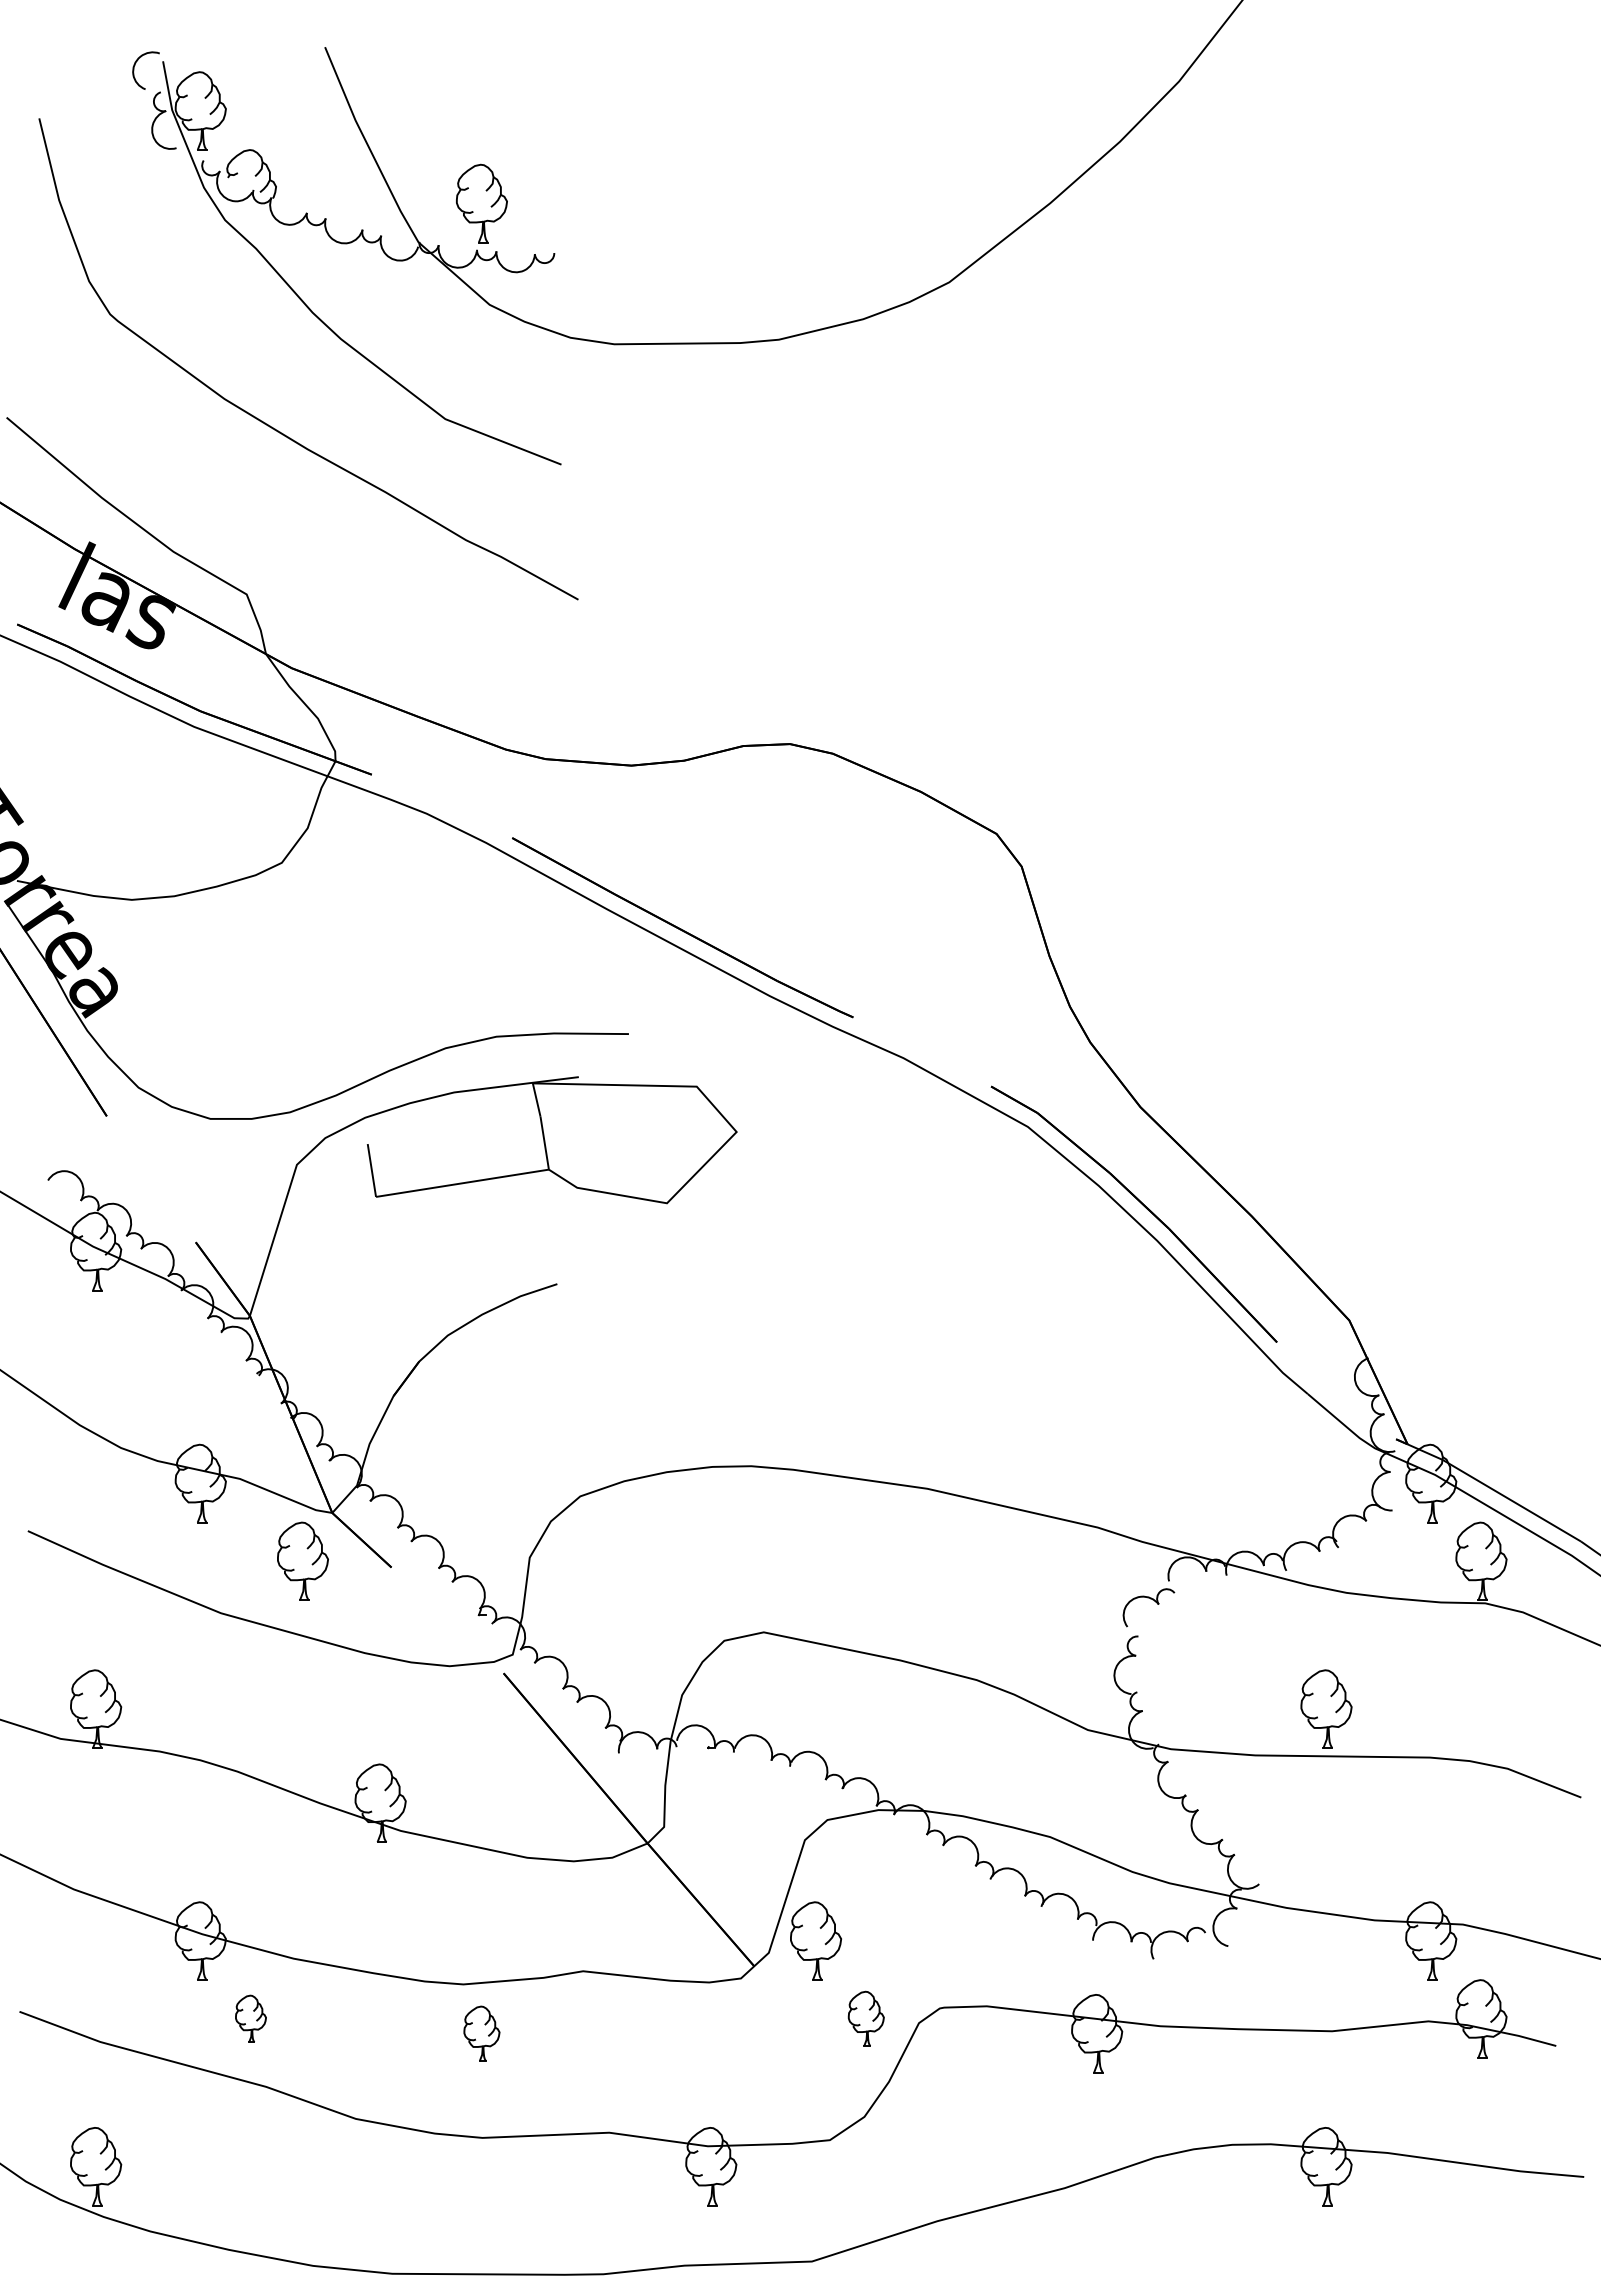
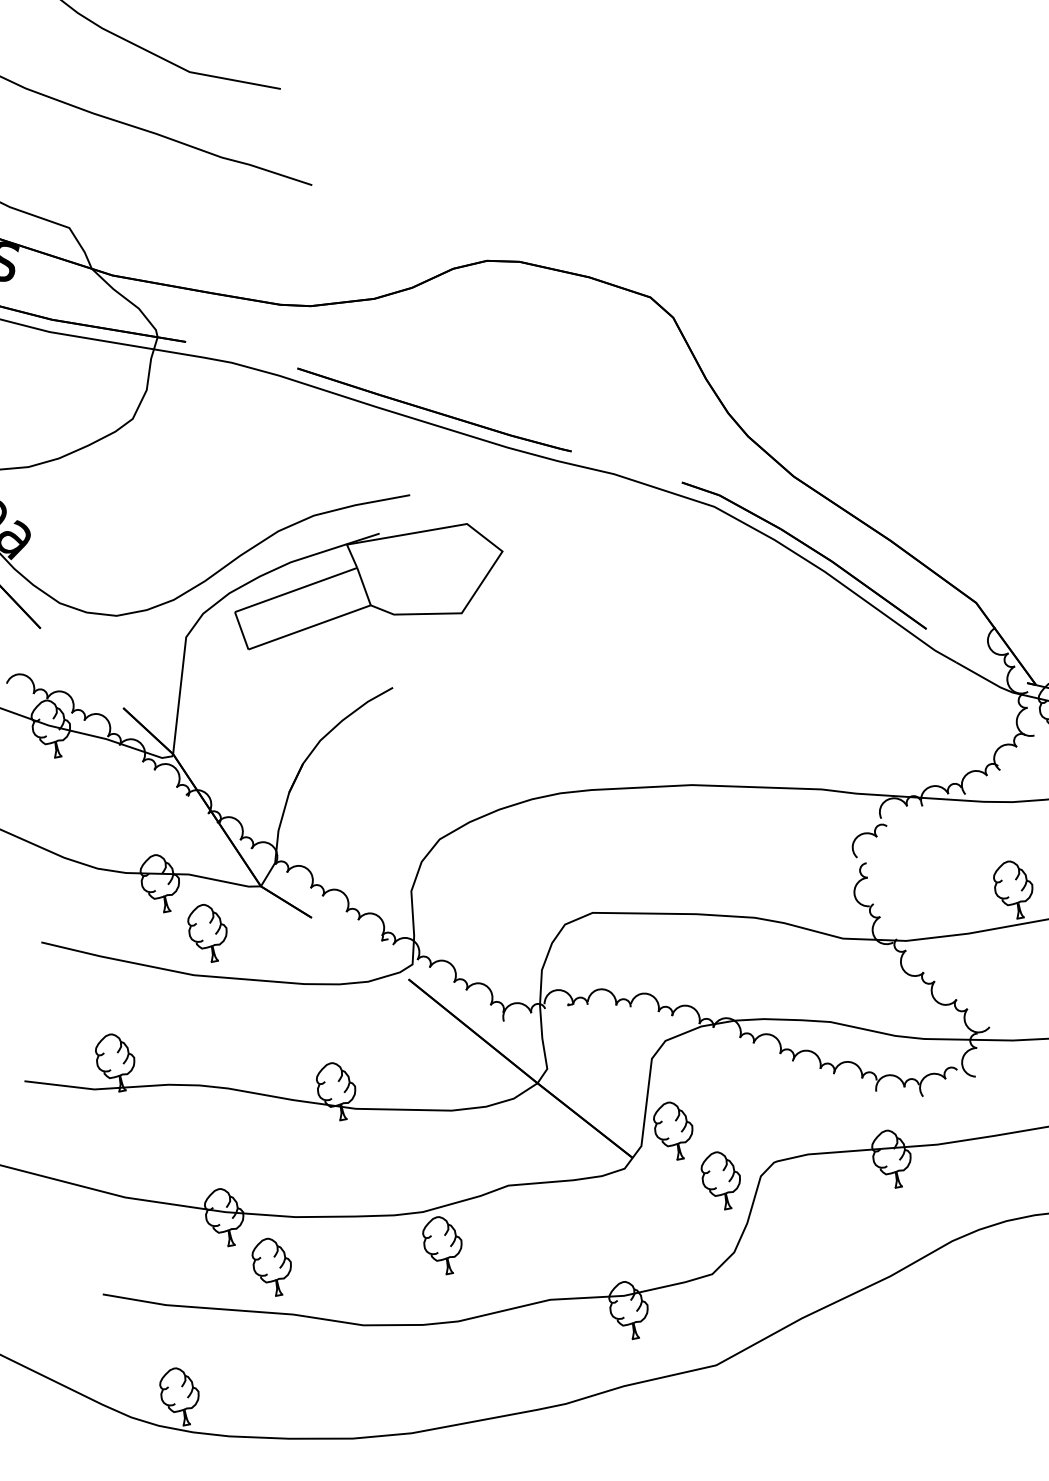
line: (453, 1130) -> (295, 590), added
part: (302, 1560) -> (207, 932), moved
part: (250, 2018) -> (272, 1266), size x1.67
part: (866, 2018) -> (721, 1180), size x1.43
part: (481, 2033) -> (443, 1245), size x1.43

